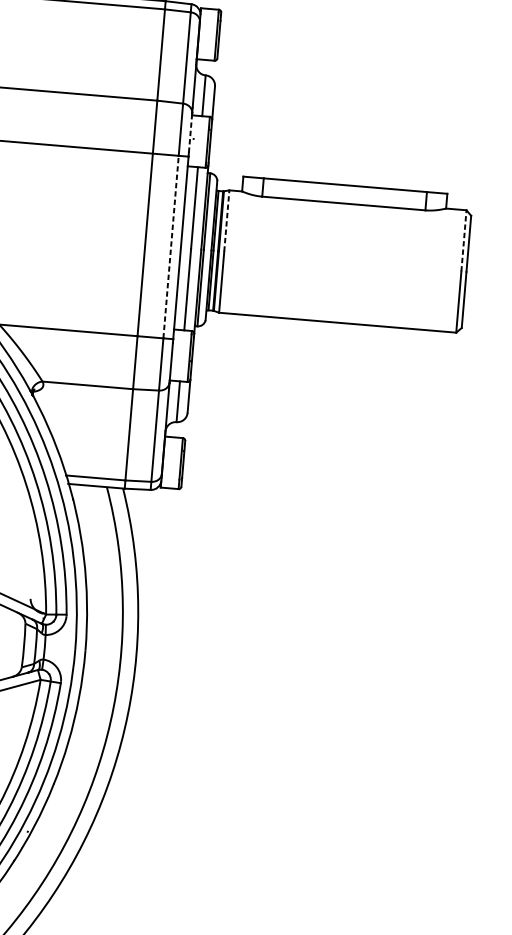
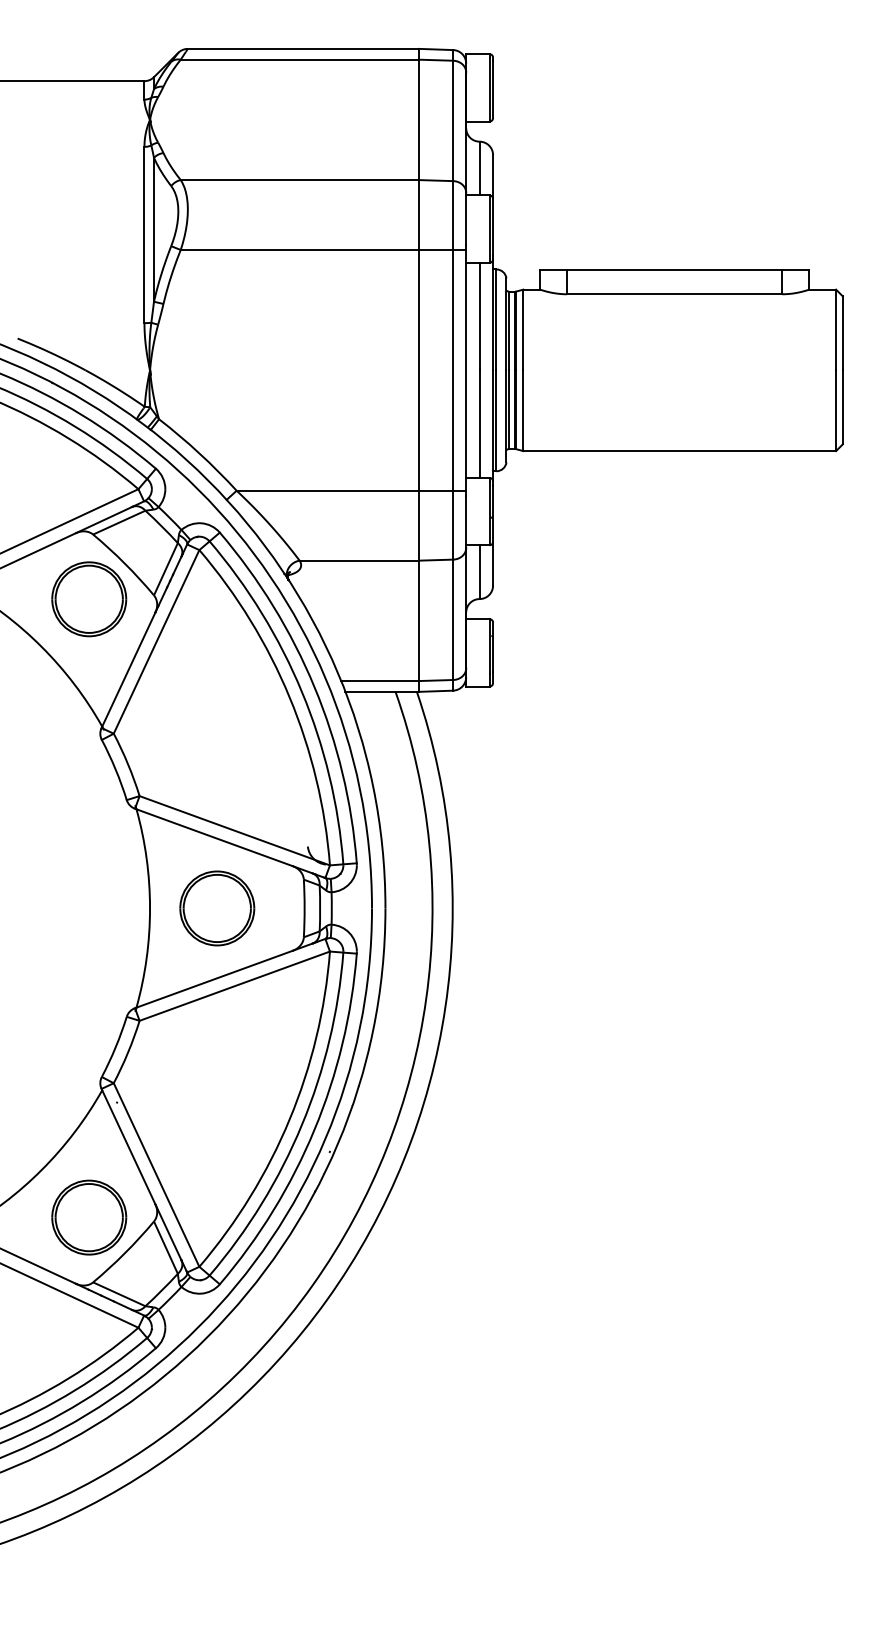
line: (190, 134) -> (466, 220), dashed -> solid
line: (226, 220) -> (523, 329), dashed -> solid
line: (464, 240) -> (836, 329), dashed -> solid
line: (171, 246) -> (453, 369), dashed -> solid

